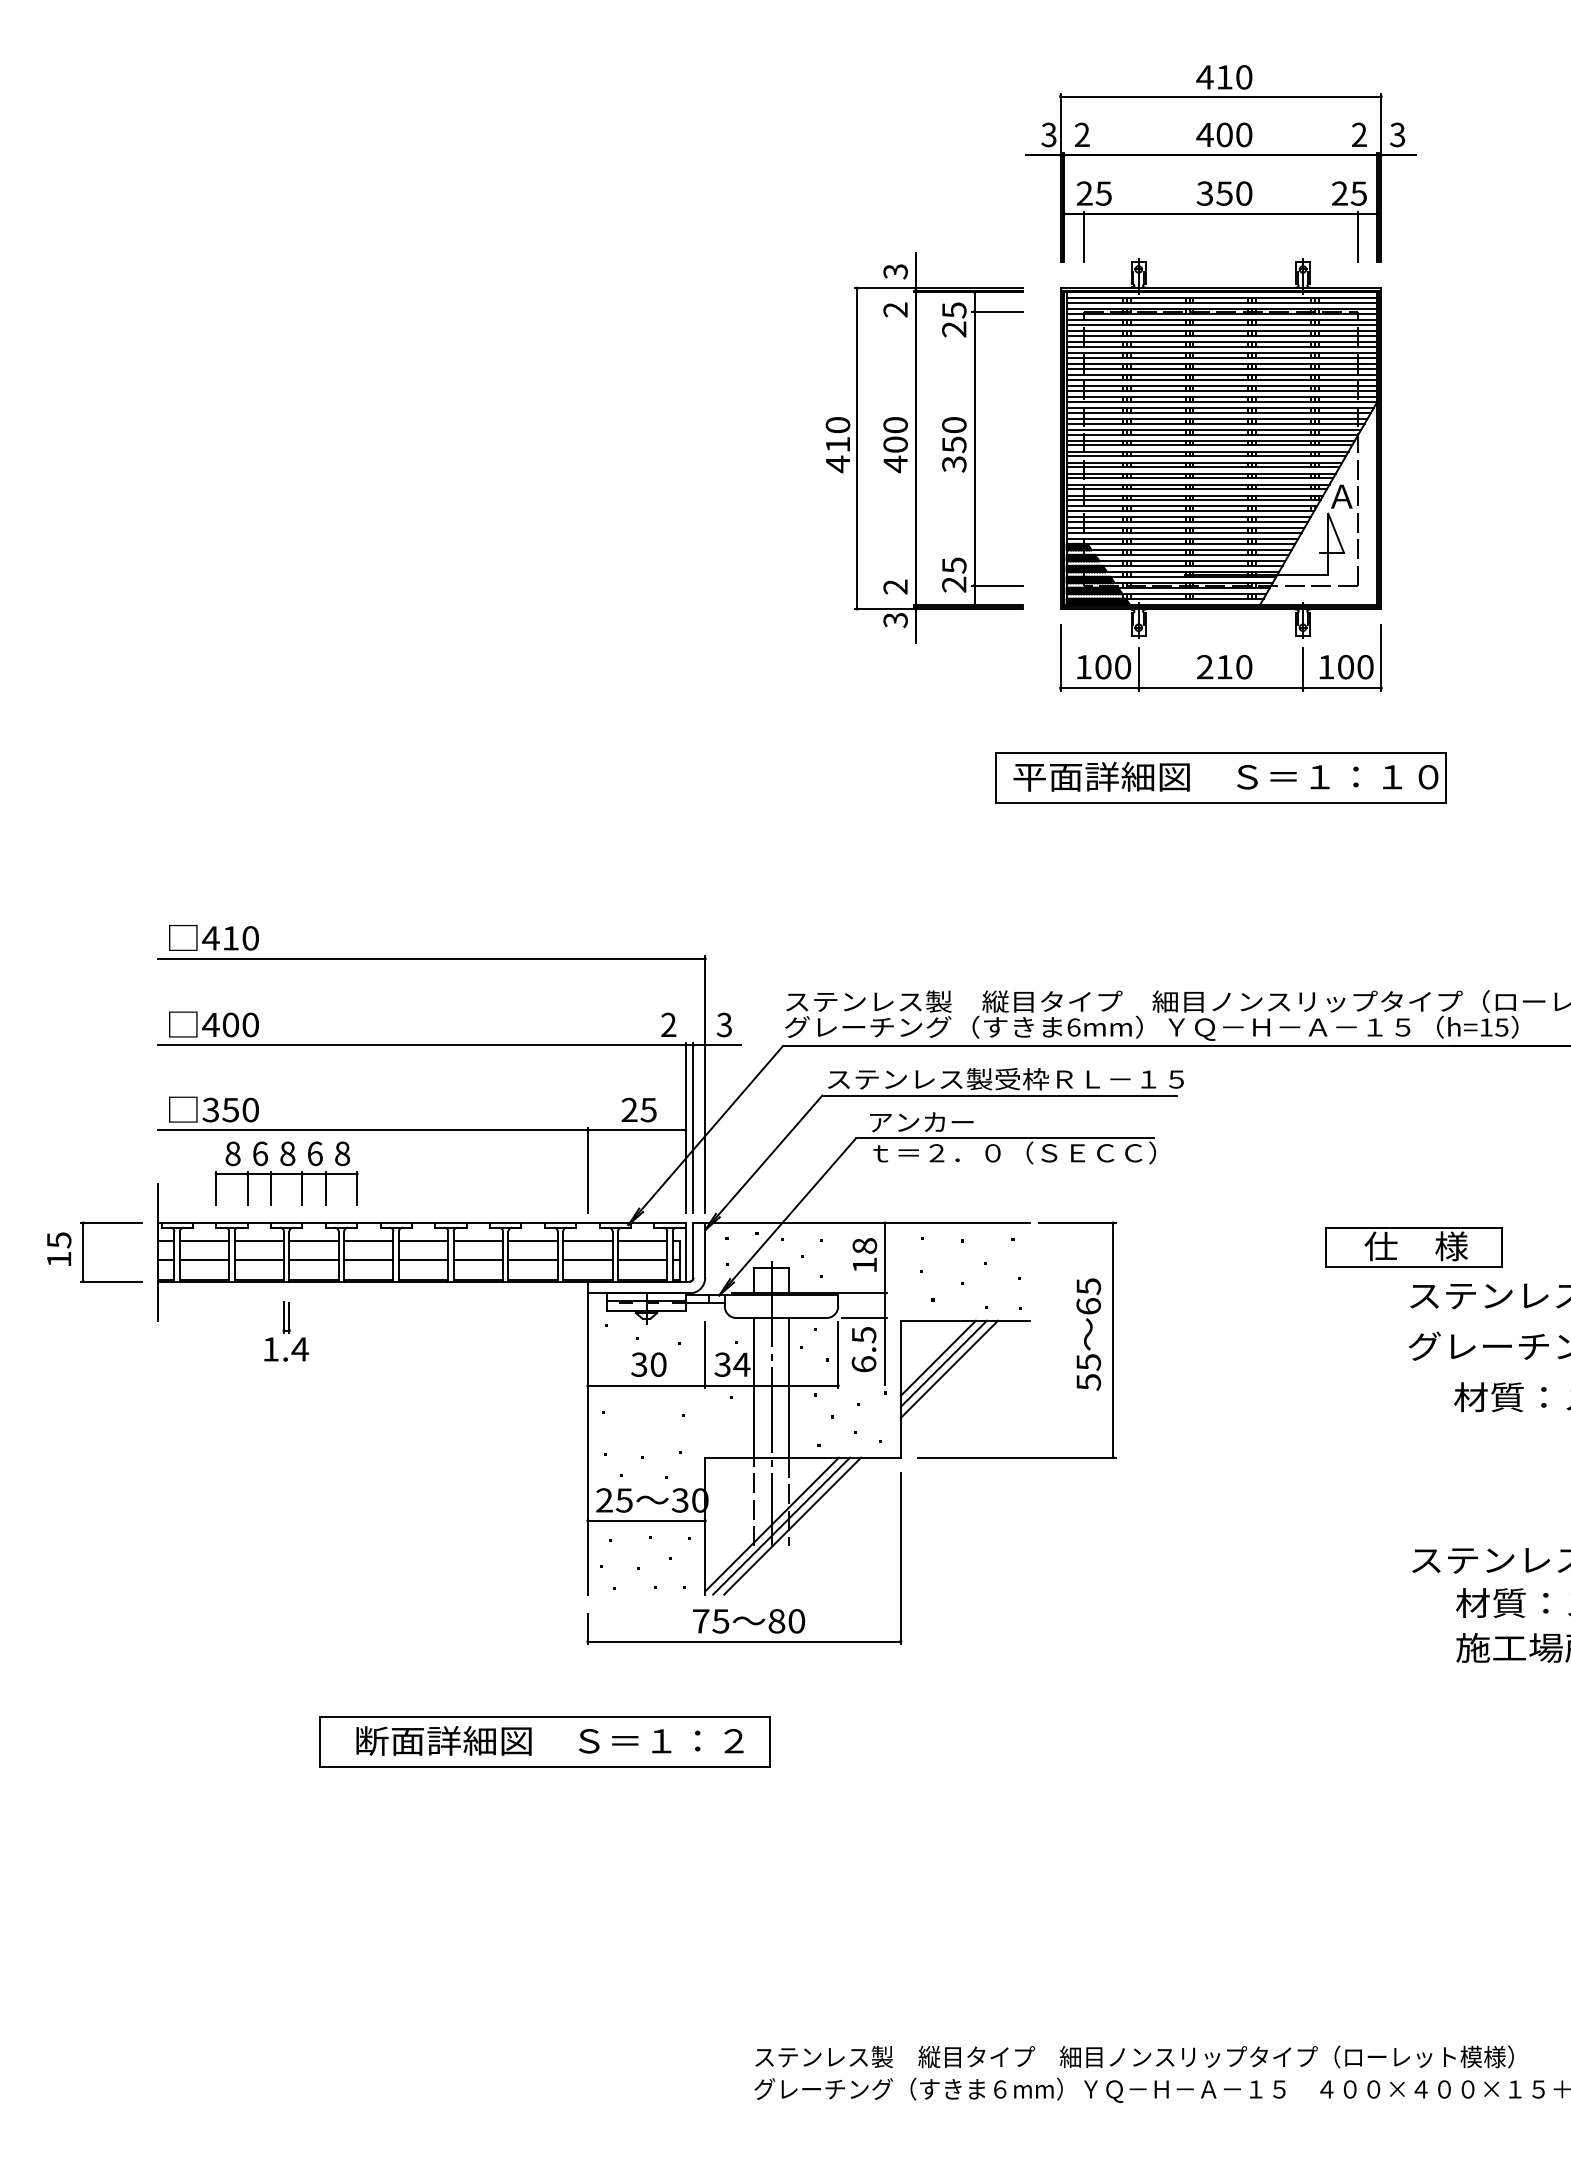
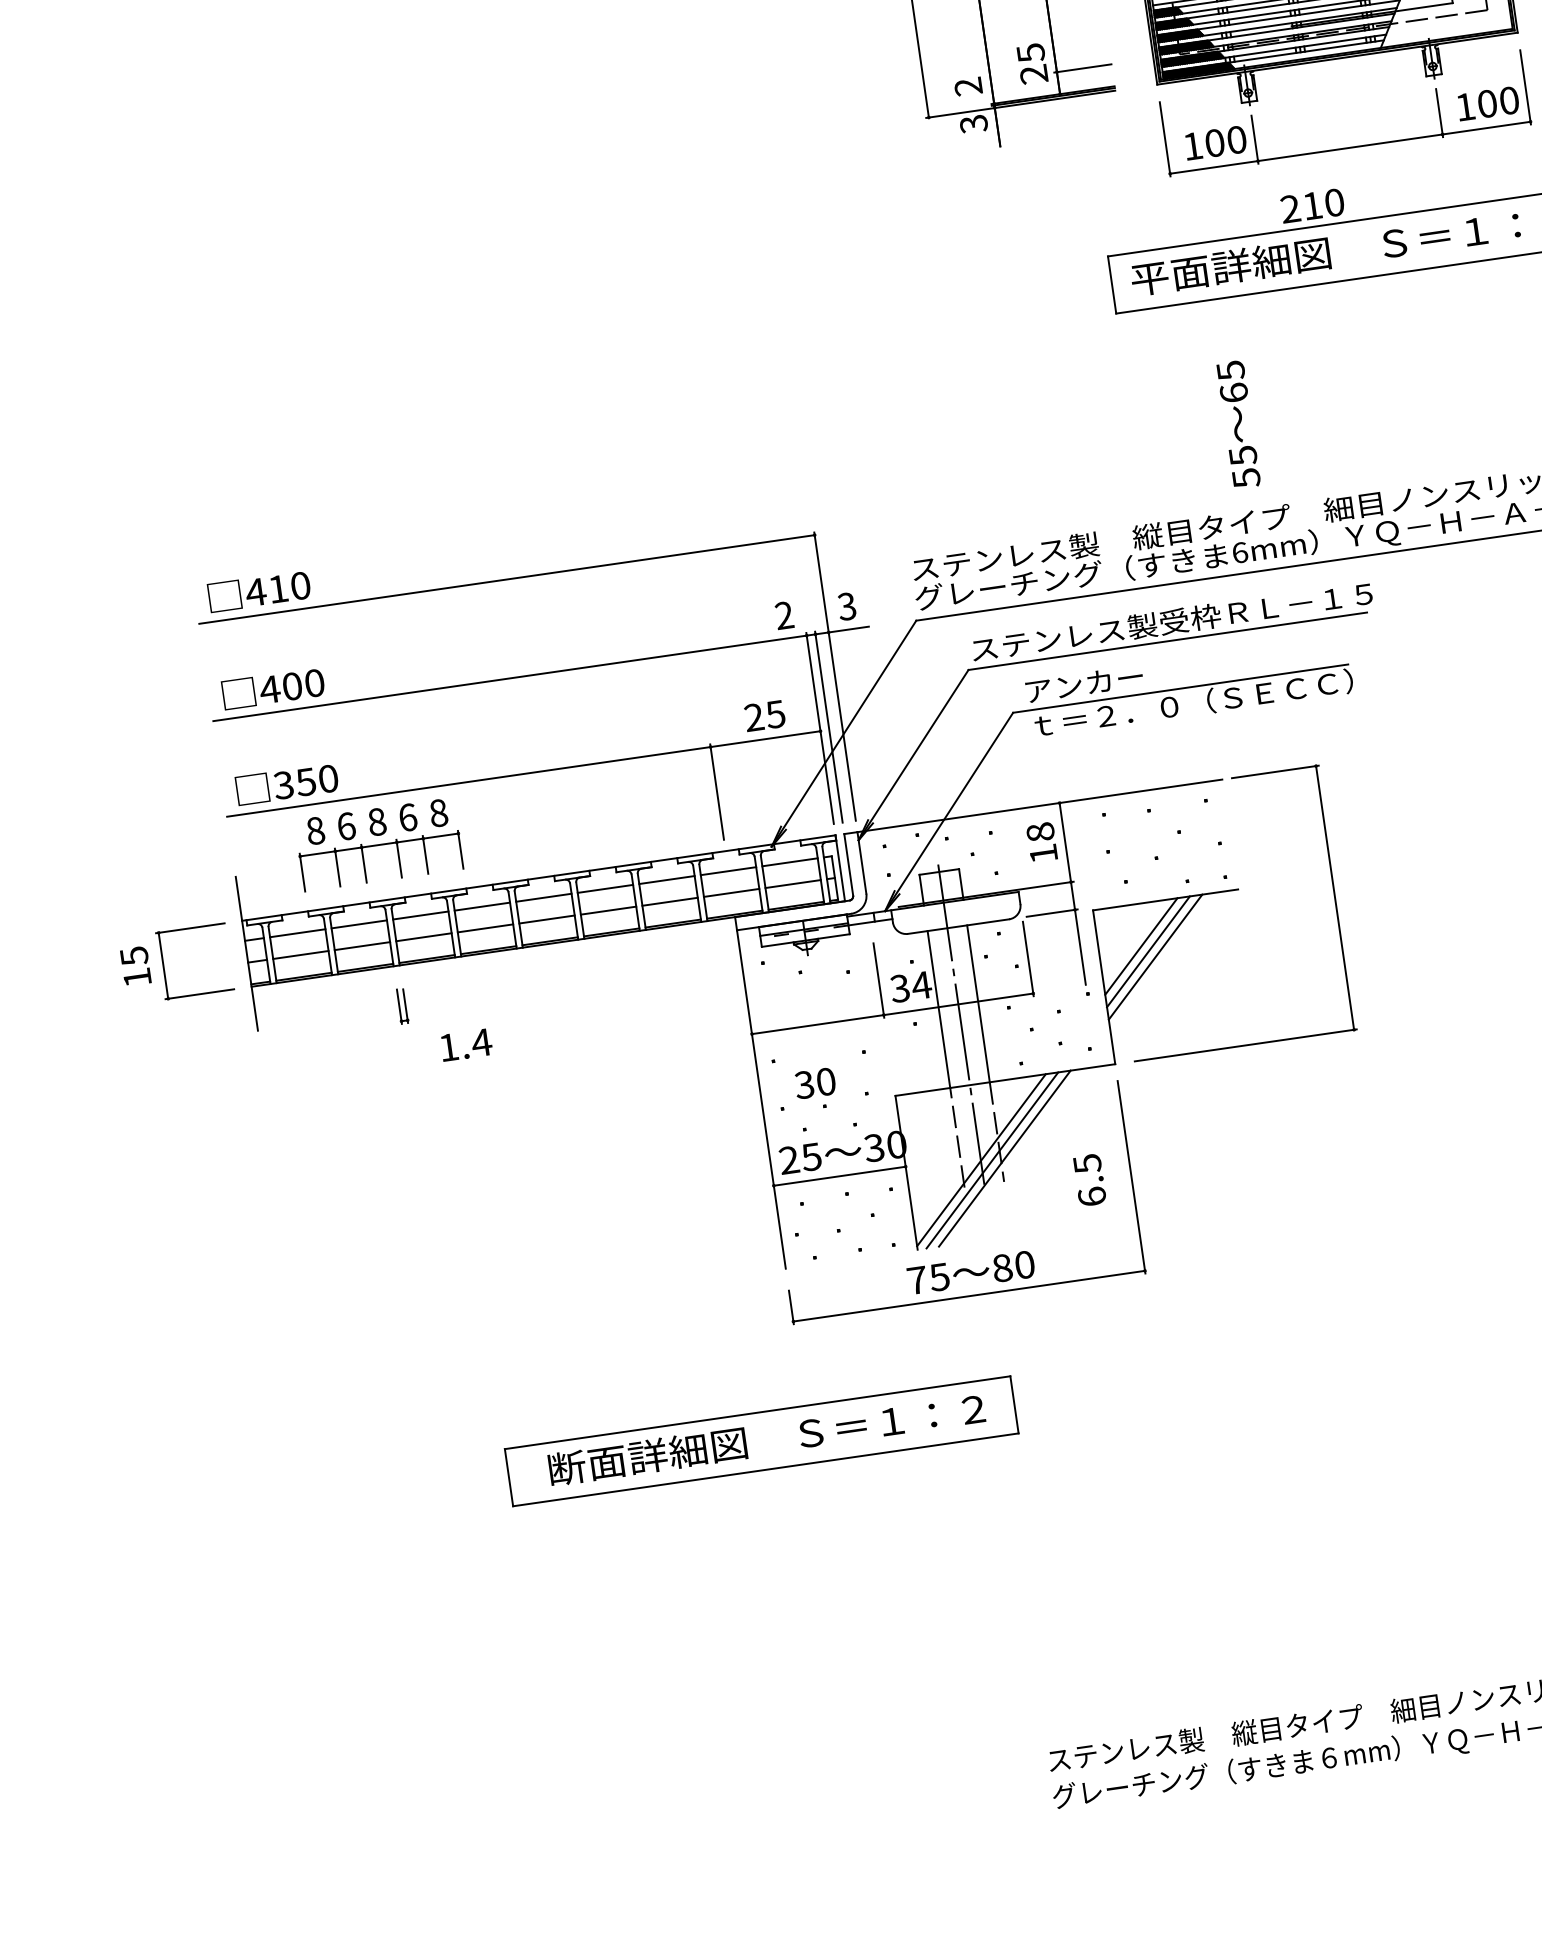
text: (1224, 667) -> (1312, 206), moved
text: (1088, 1334) -> (1238, 424), moved
text: (286, 1349) -> (466, 1045), moved
text: (863, 1349) -> (1089, 1180), moved
text: (648, 1364) -> (814, 1083), moved

